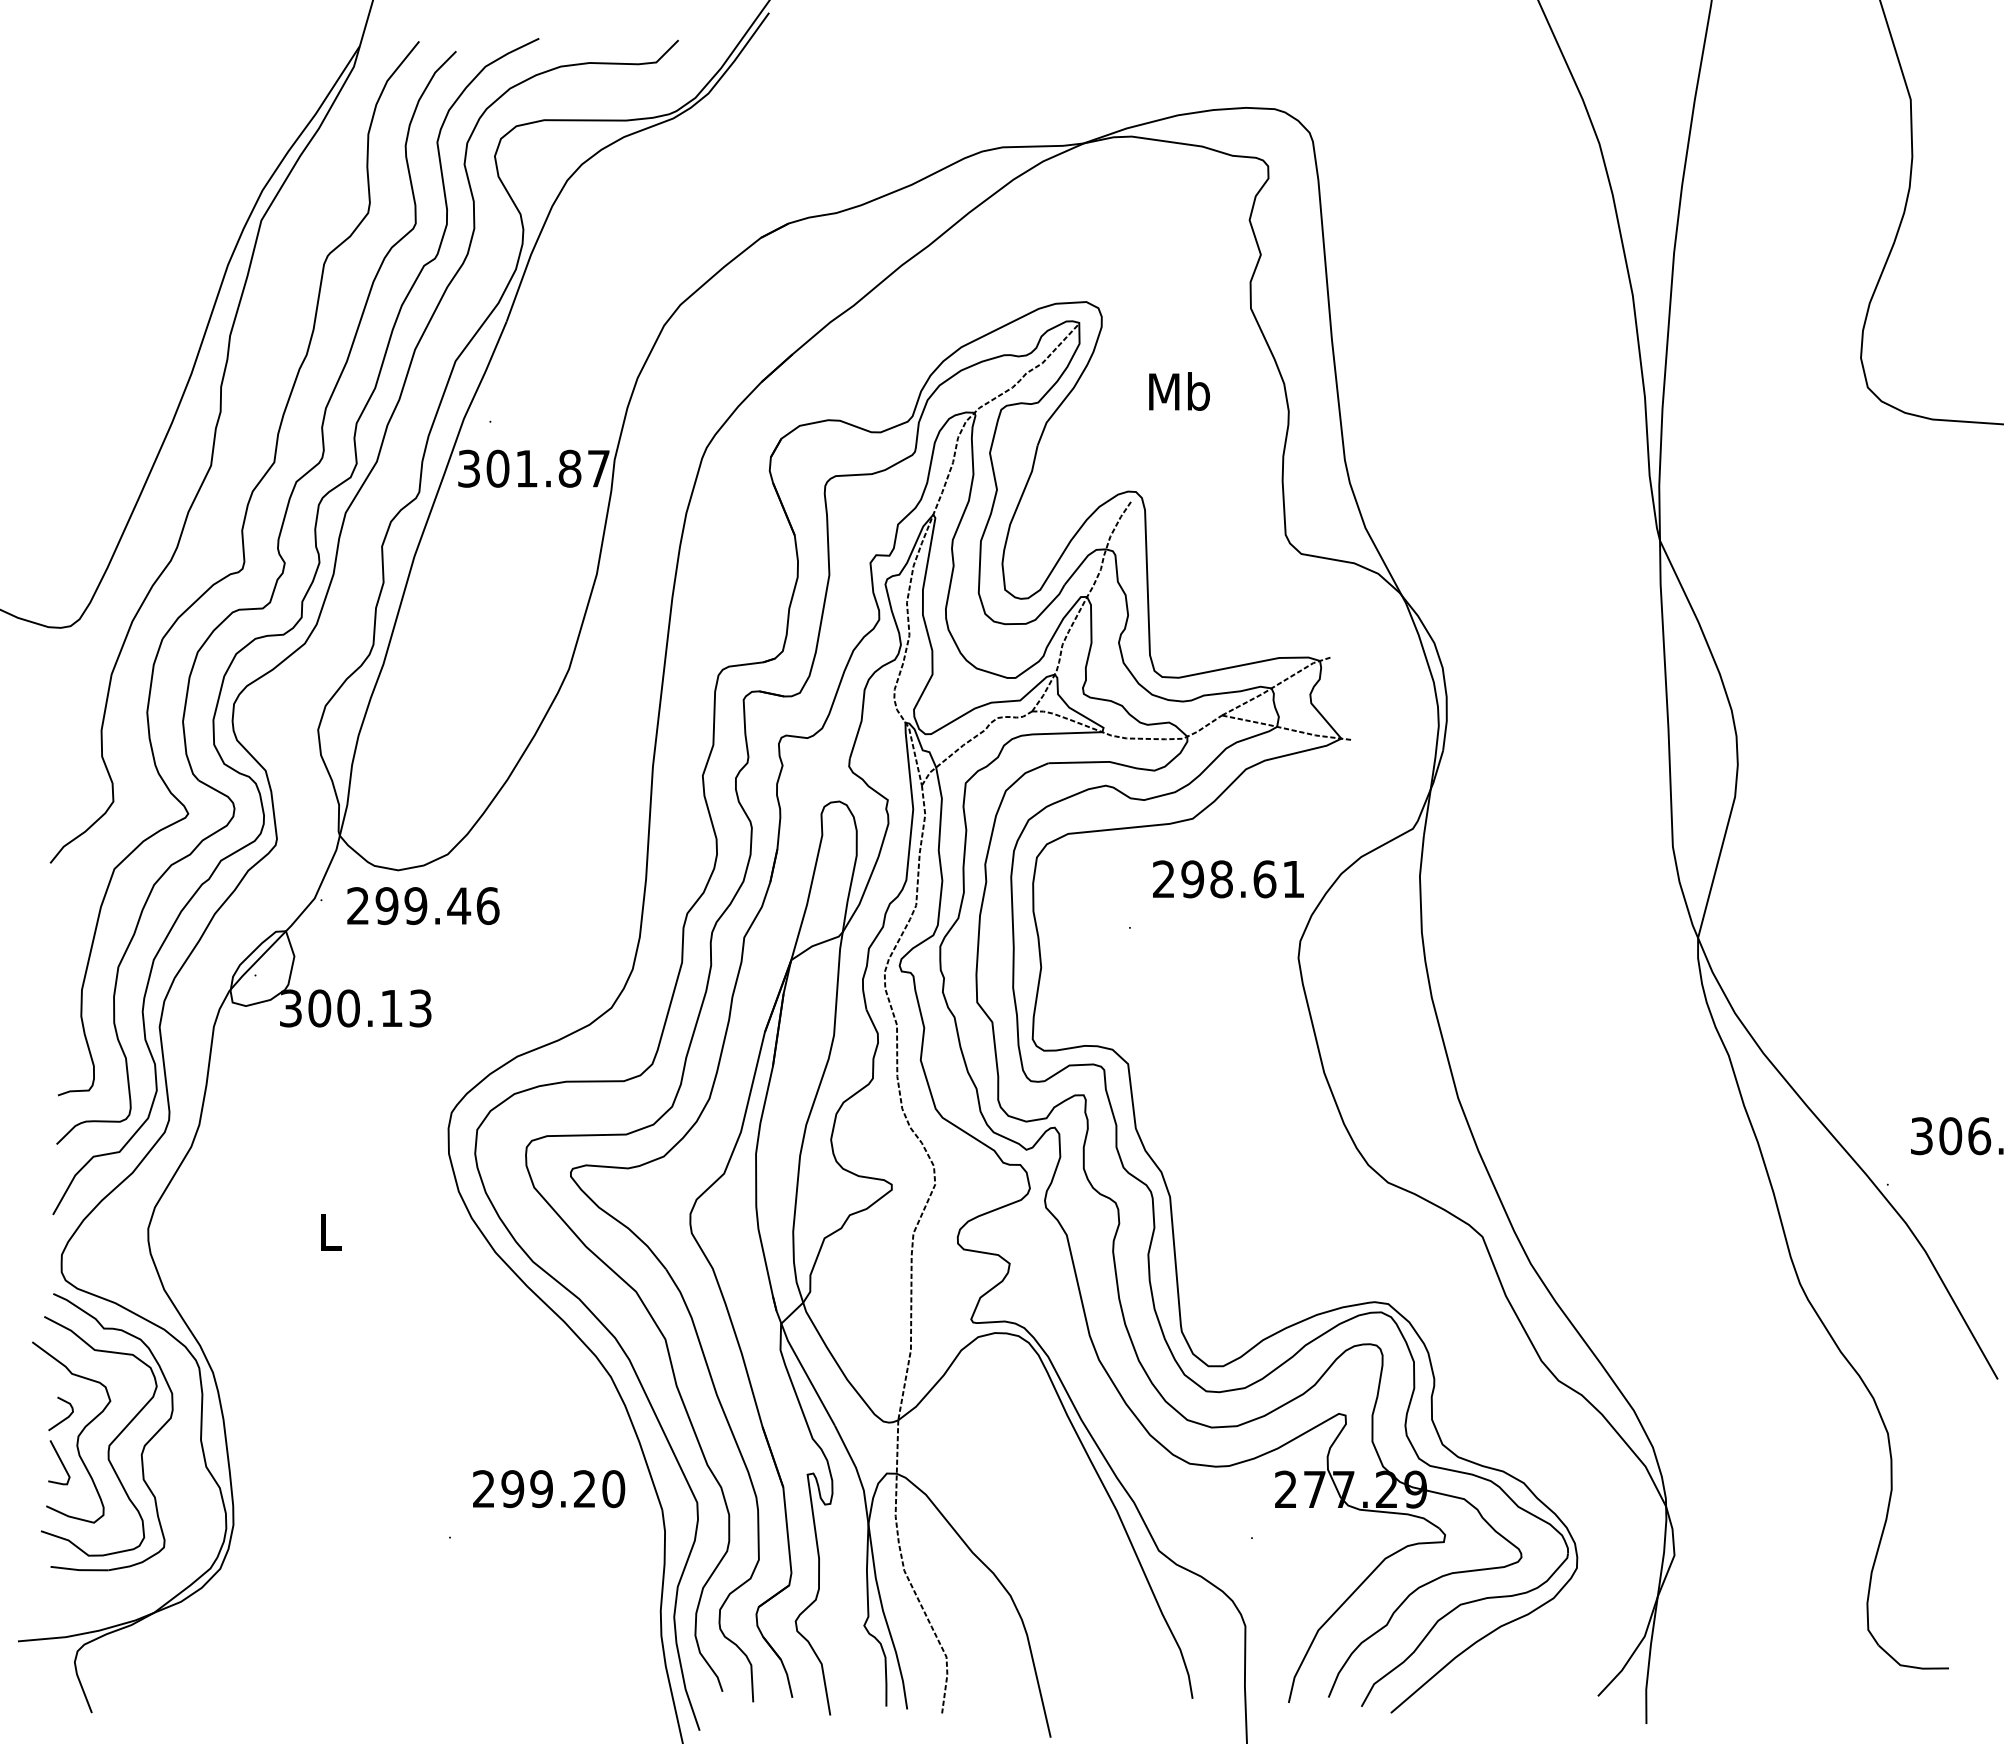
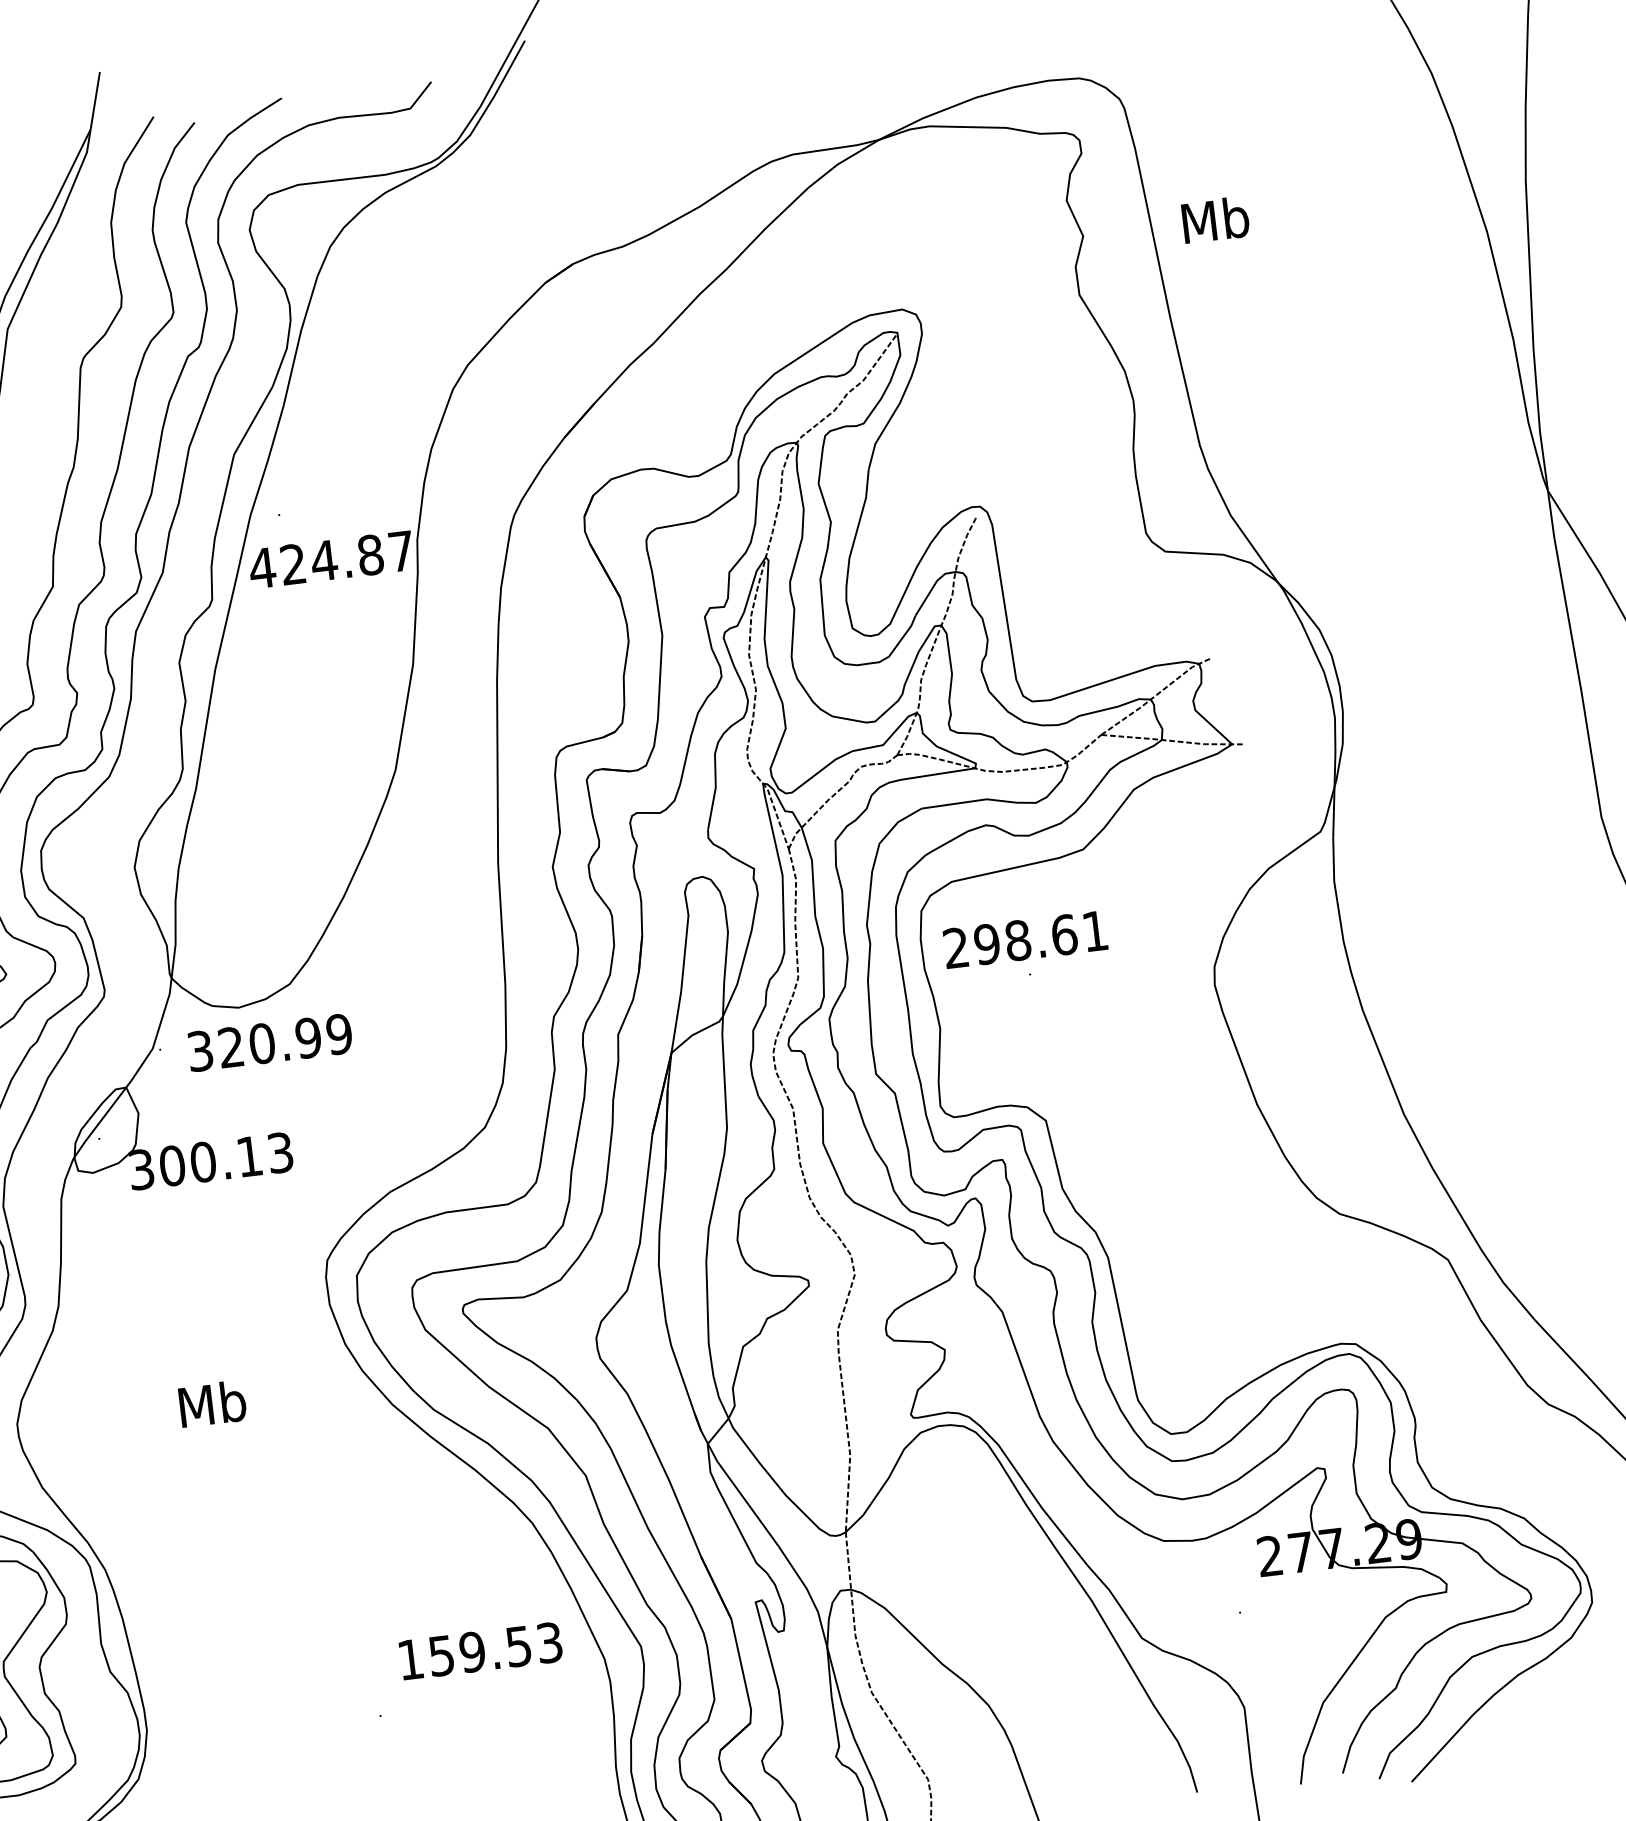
text: (1179, 391) -> (1215, 219), moved
text: (497, 468) -> (292, 564), 301.87 -> 424.87
text: (1228, 879) -> (1025, 939), moved
text: (423, 906) -> (270, 1043), 299.46 -> 320.99
text: (329, 1231) -> (211, 1403), L -> Mb
text: (549, 1489) -> (481, 1651), 299.20 -> 159.53

